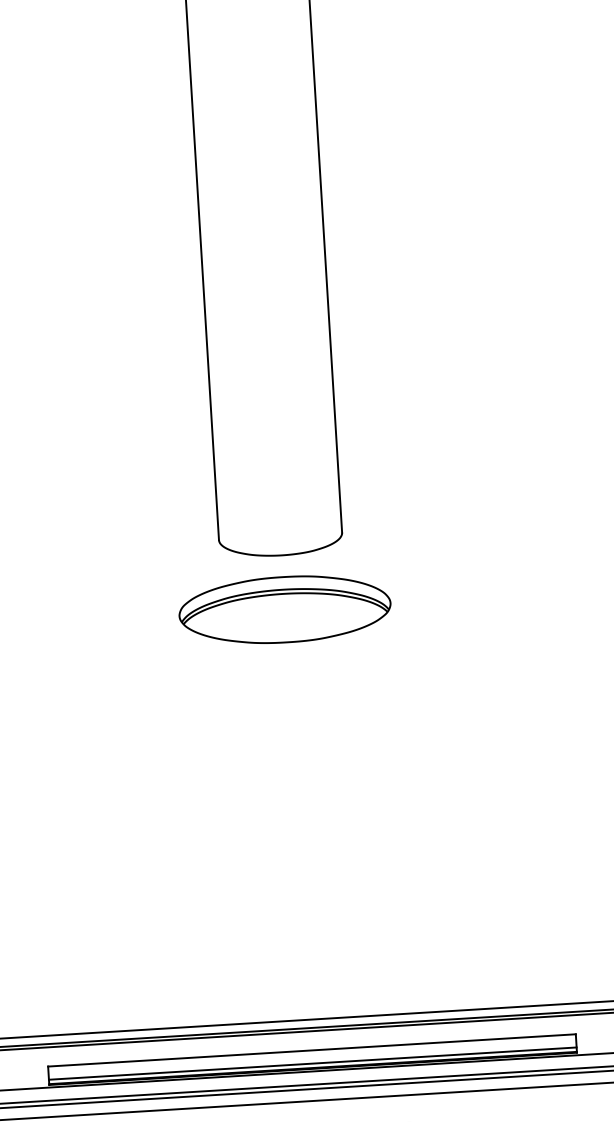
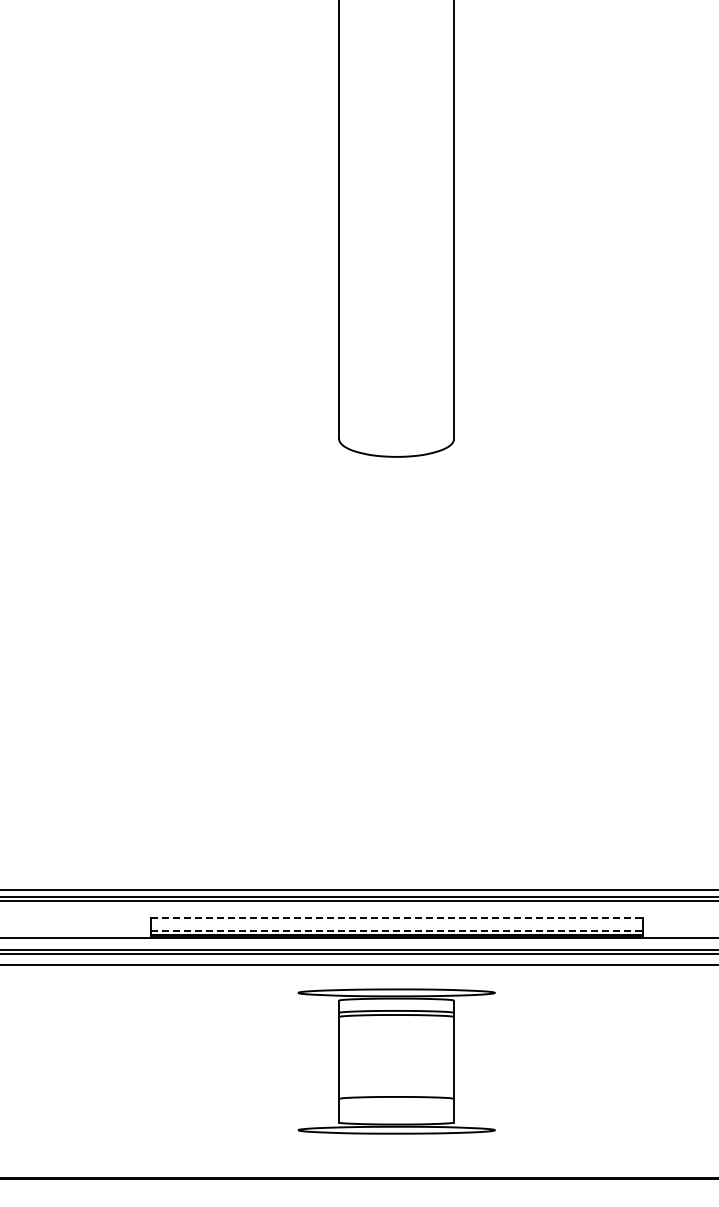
part: (284, 609) -> (396, 507), removed
line: (311, 1050) -> (396, 918), solid -> dashed
line: (312, 1063) -> (396, 930), solid -> dashed

